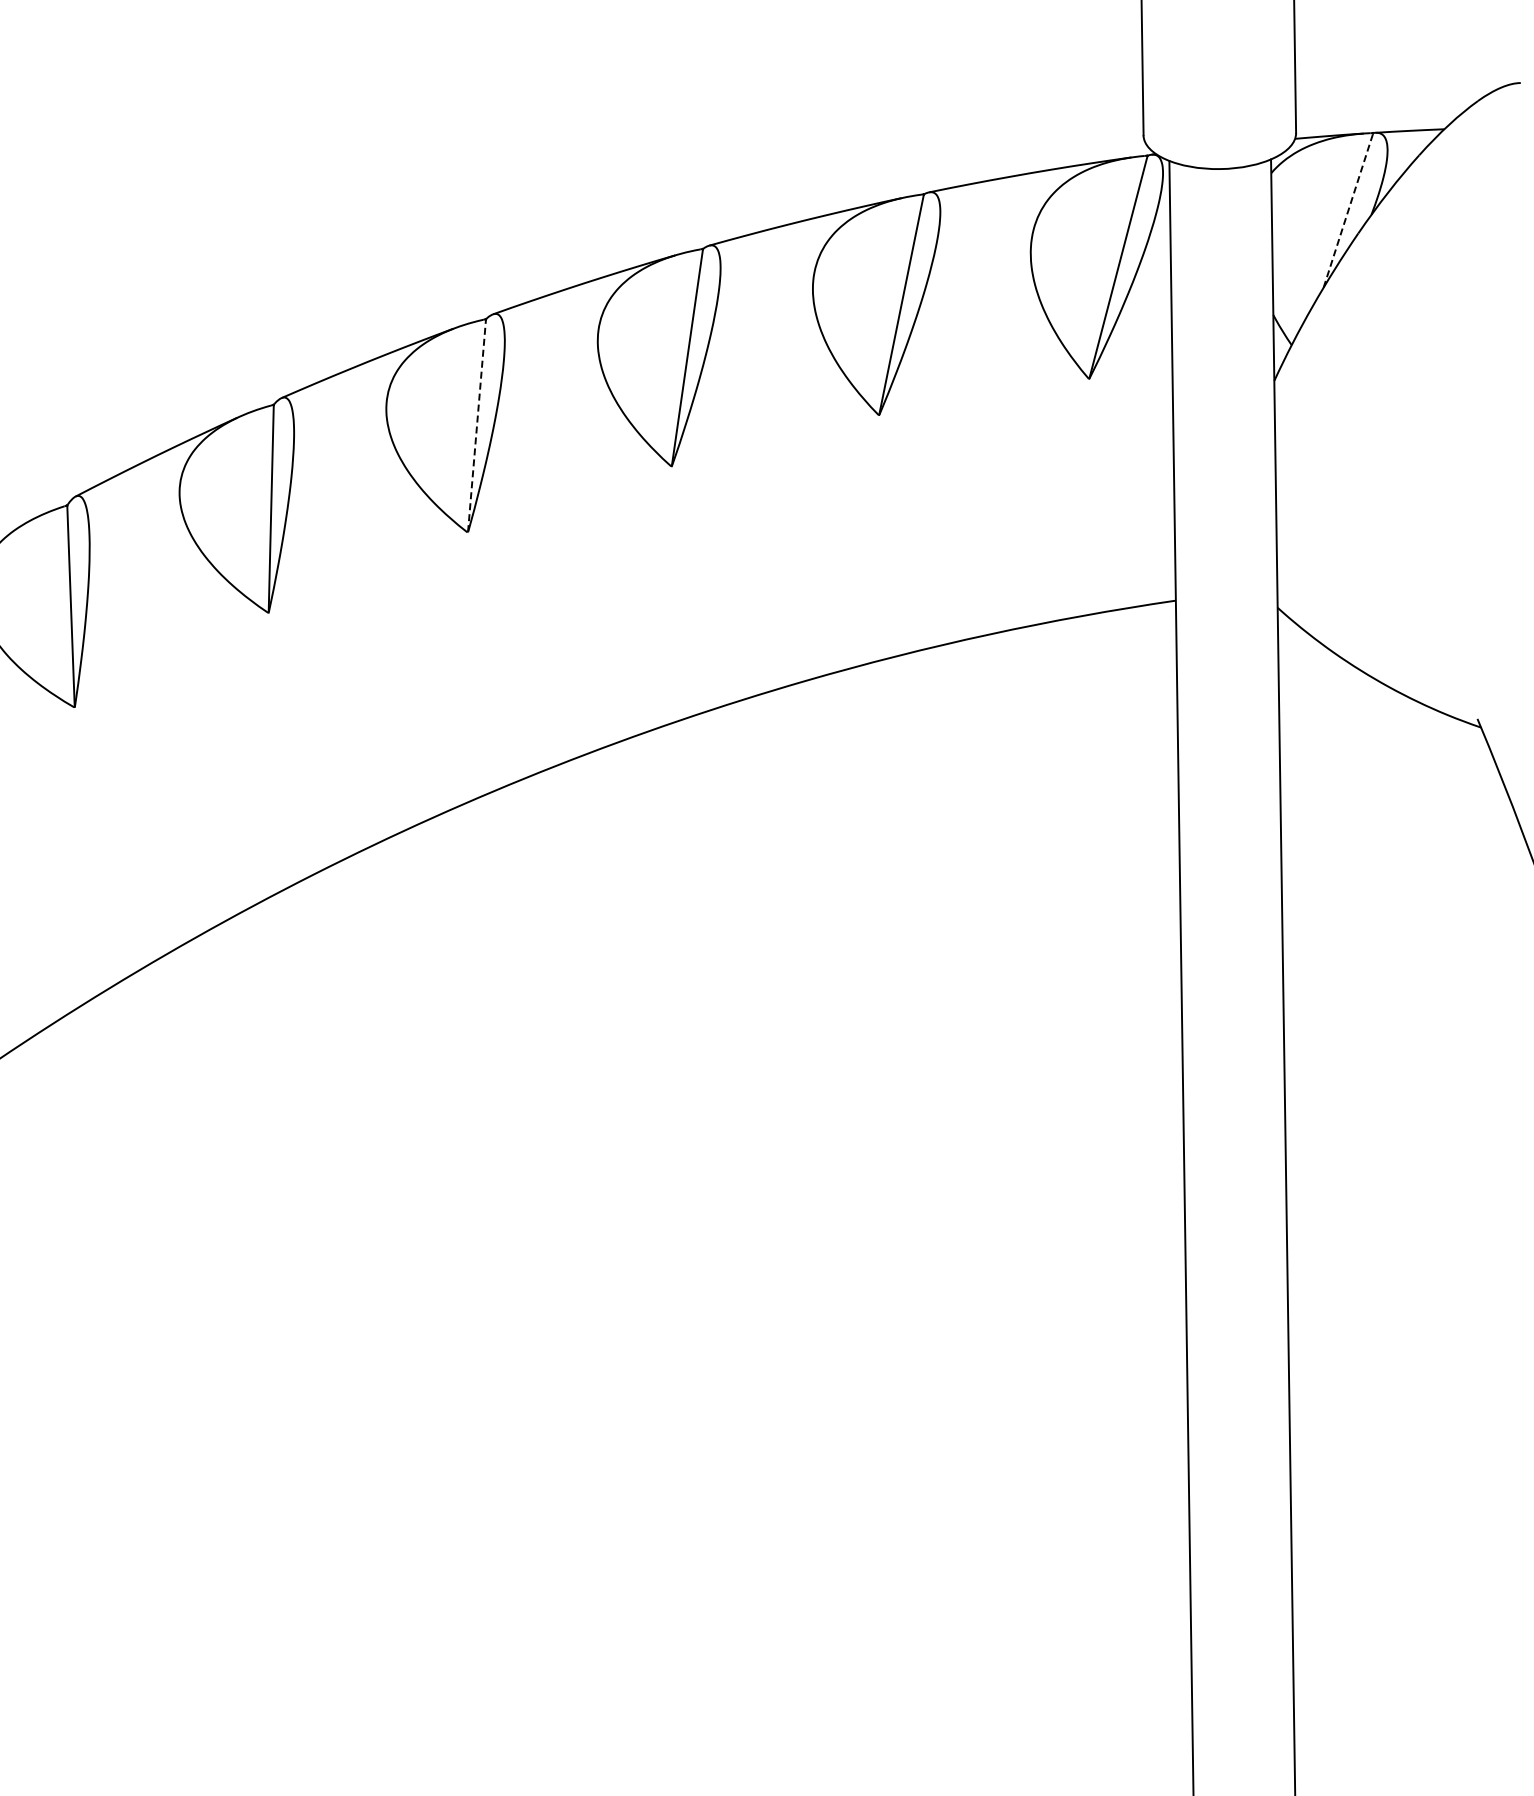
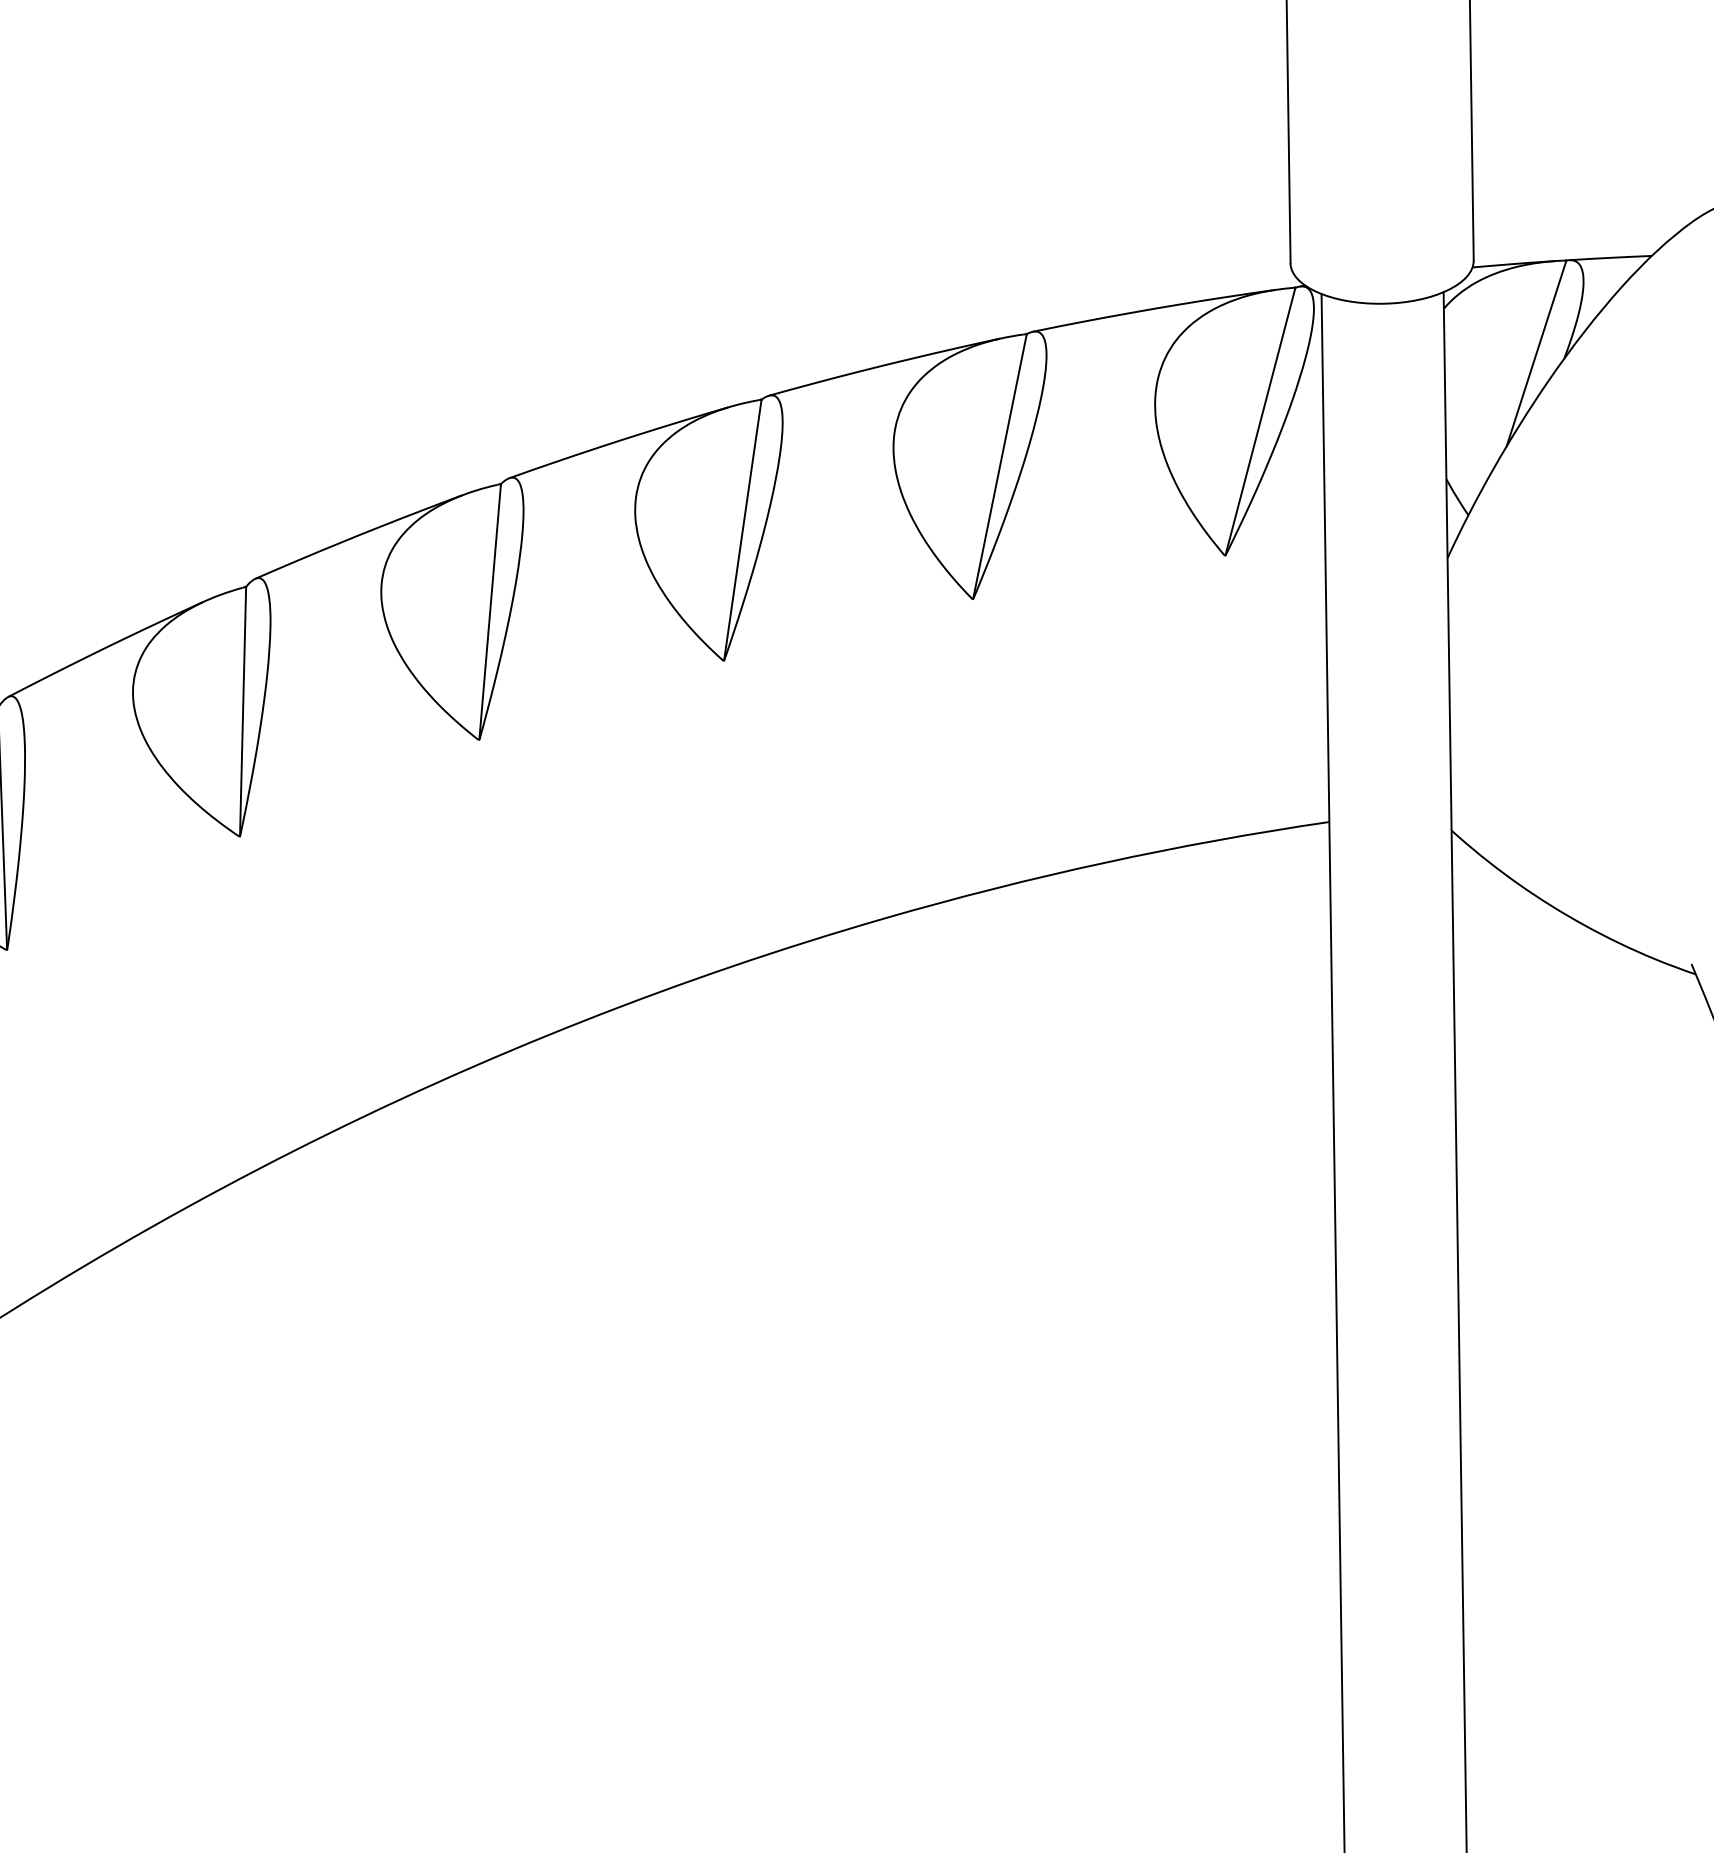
line: (1348, 210) -> (1536, 353), dashed -> solid
line: (477, 425) -> (490, 611), dashed -> solid

